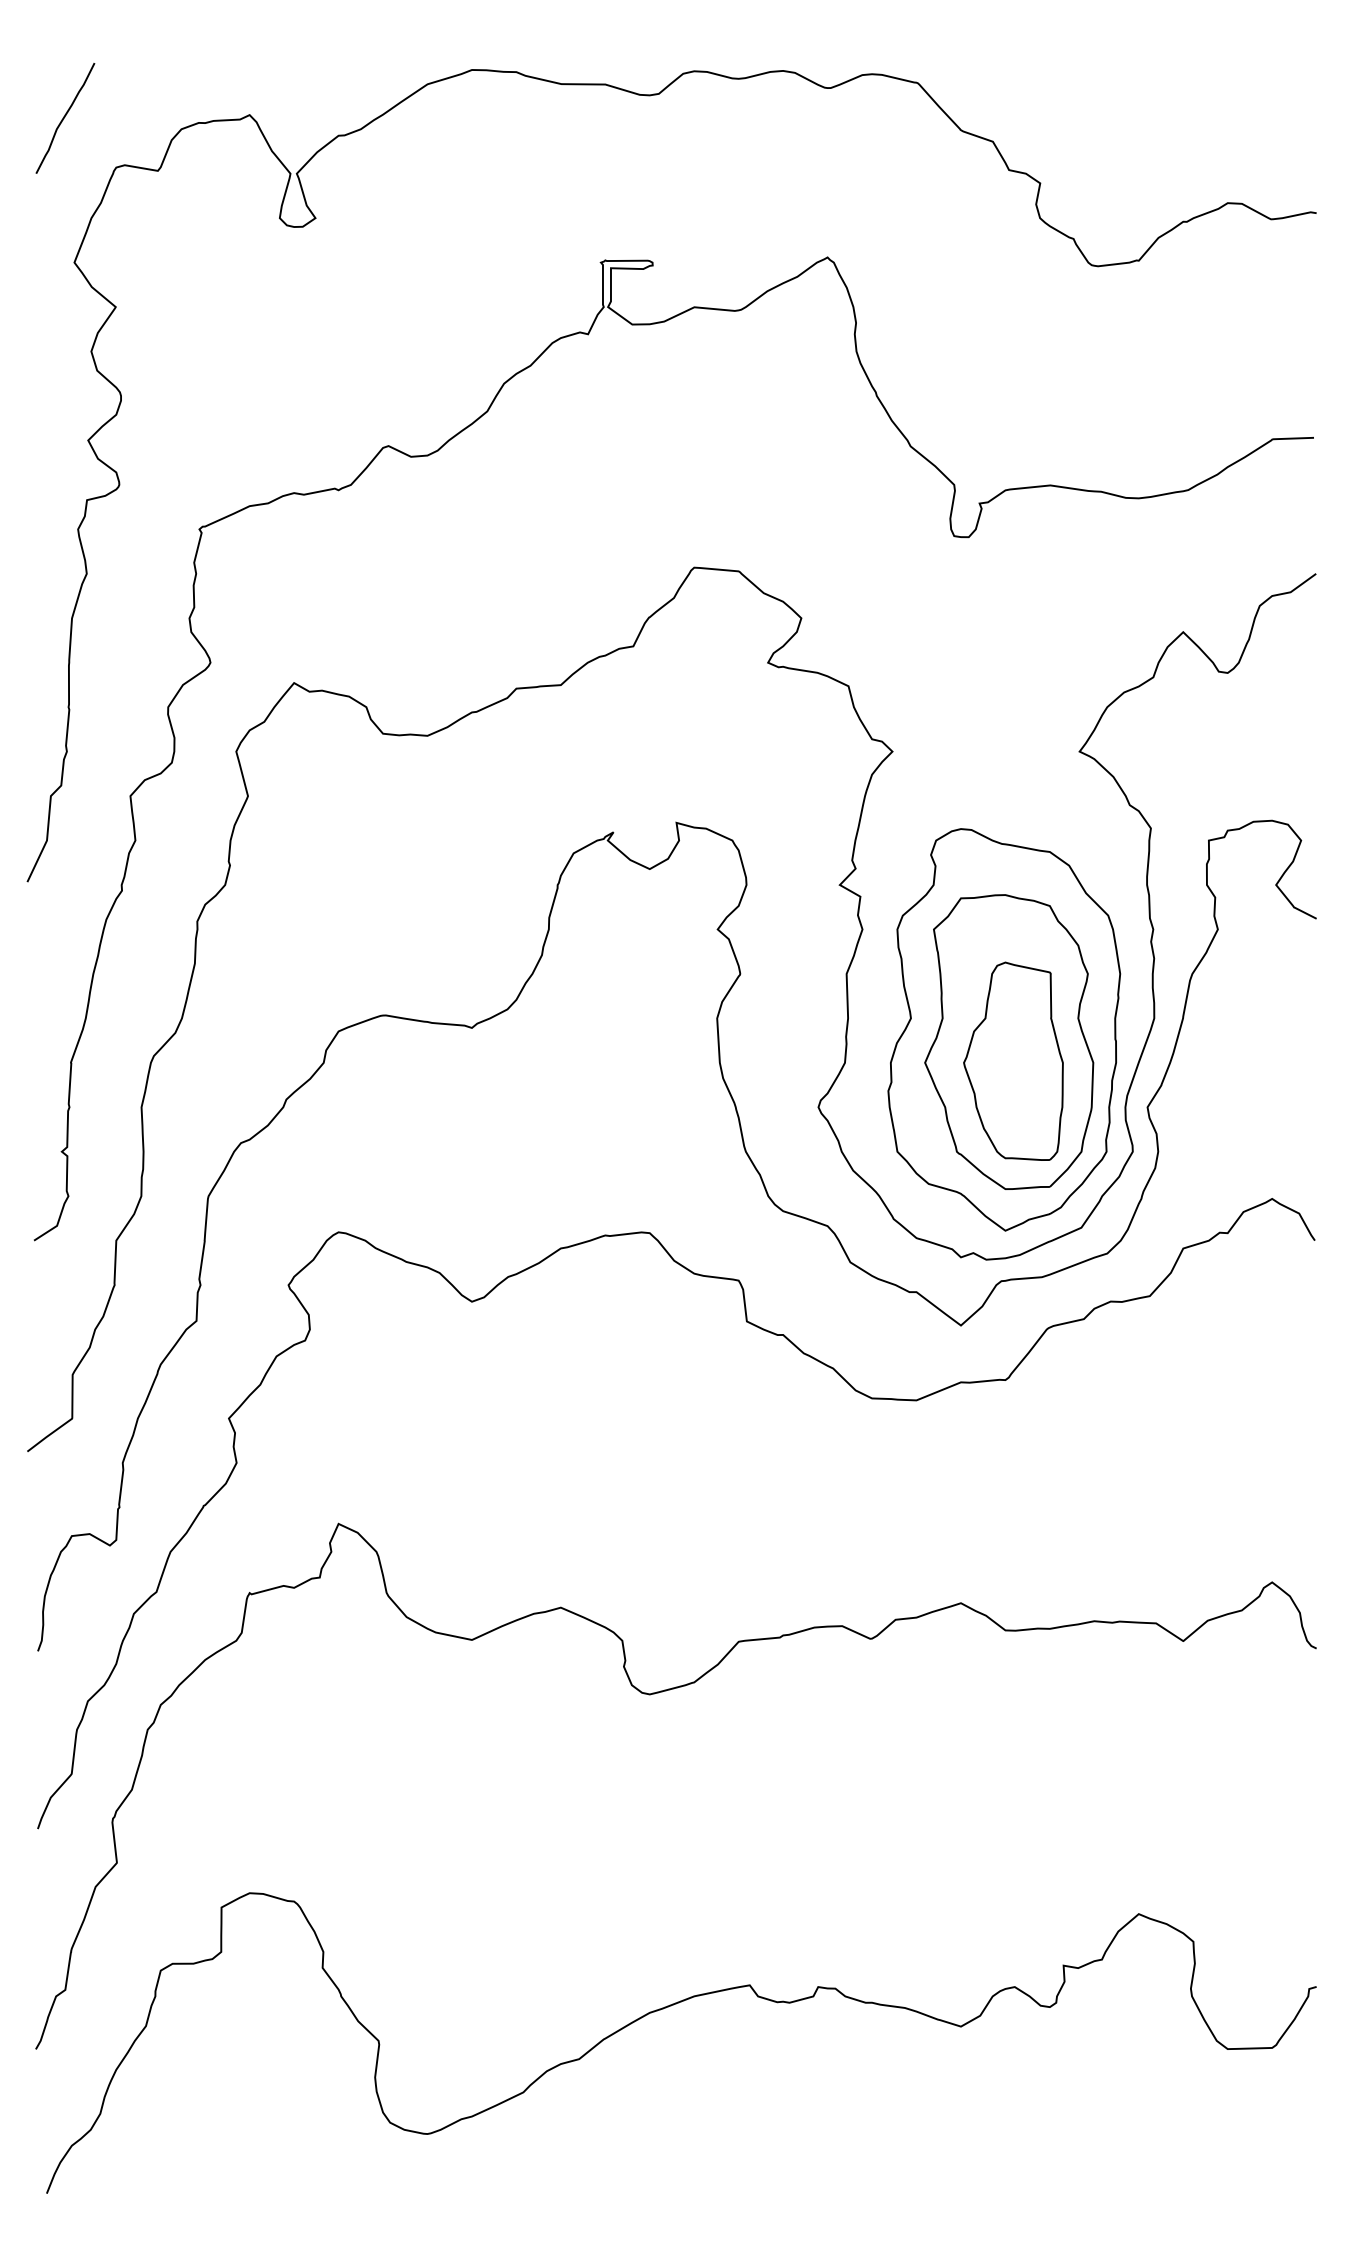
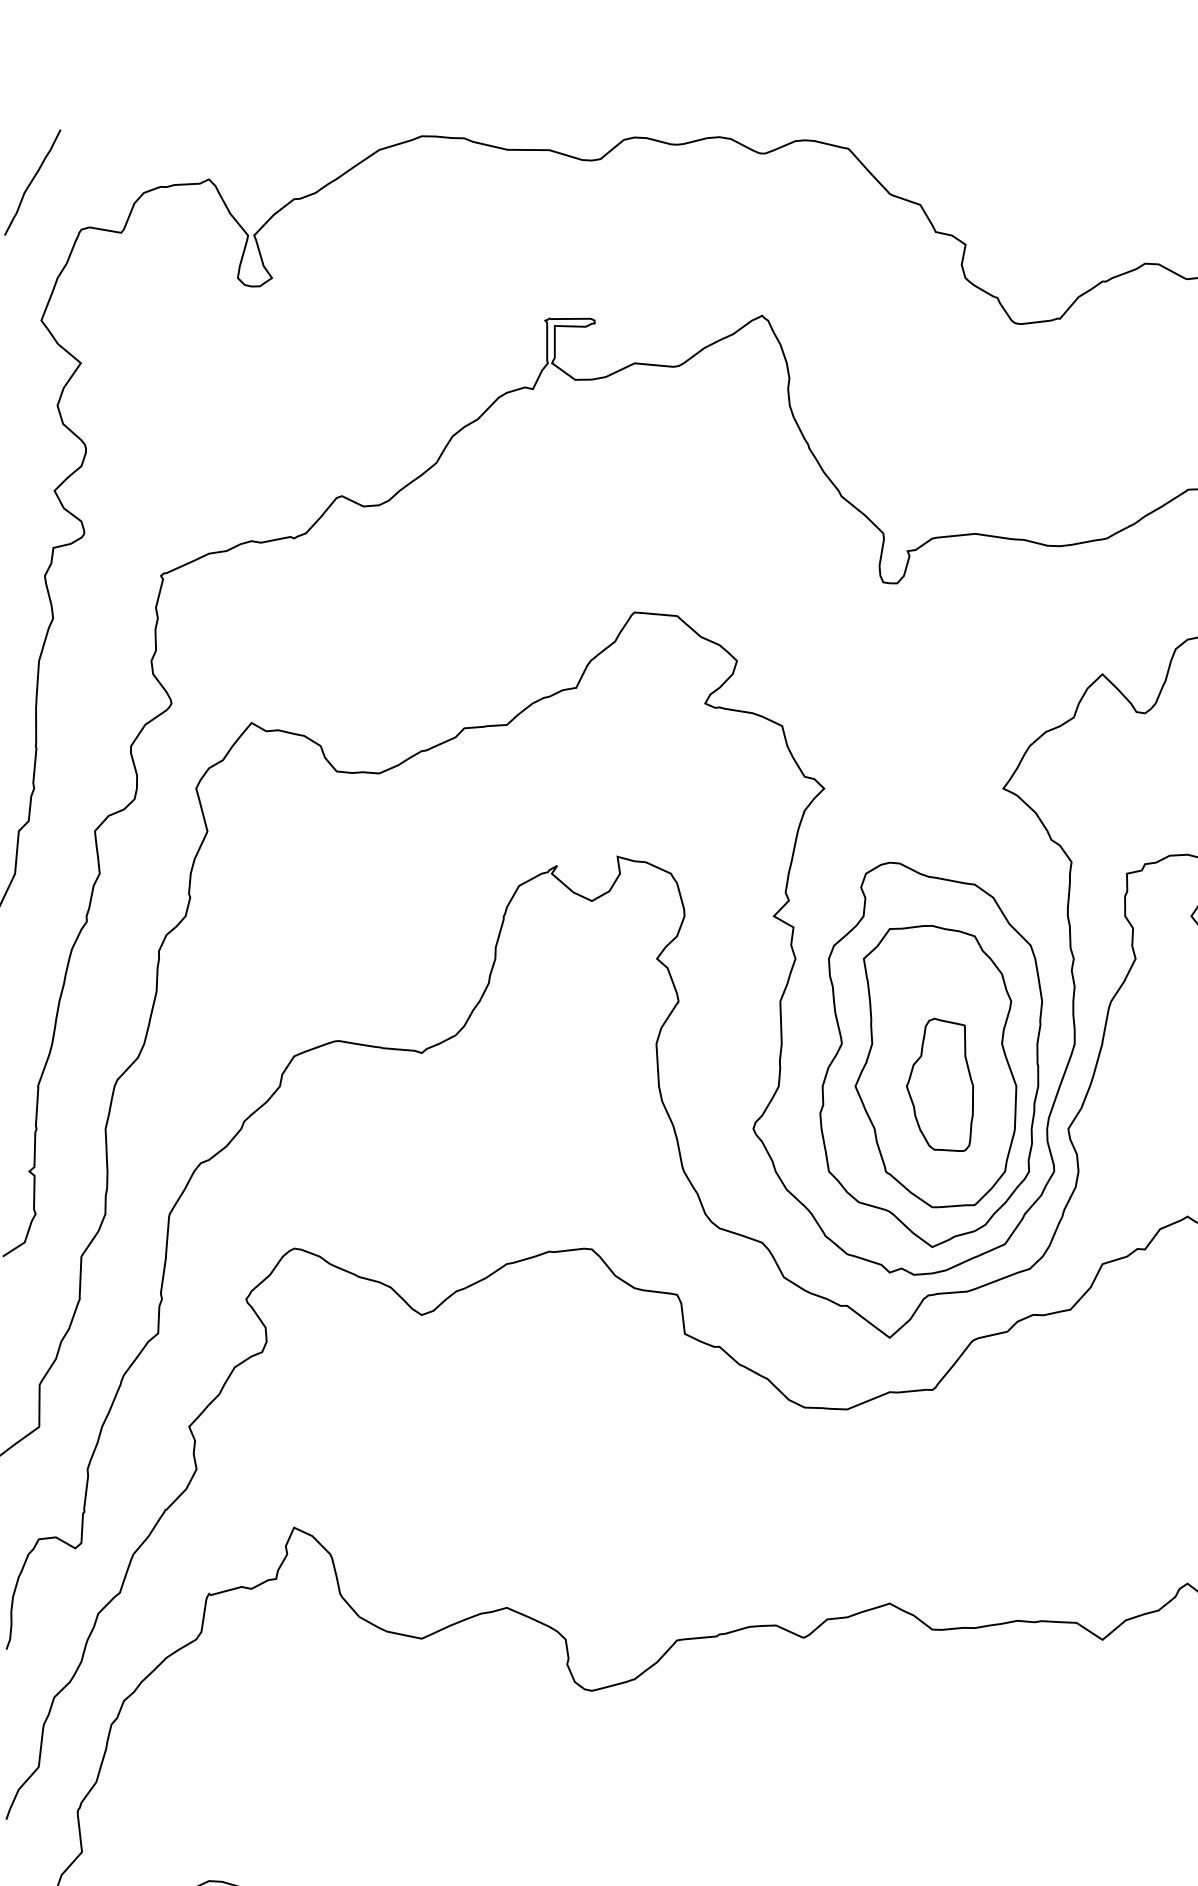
part: (1013, 1060) -> (940, 1084), size x0.7

